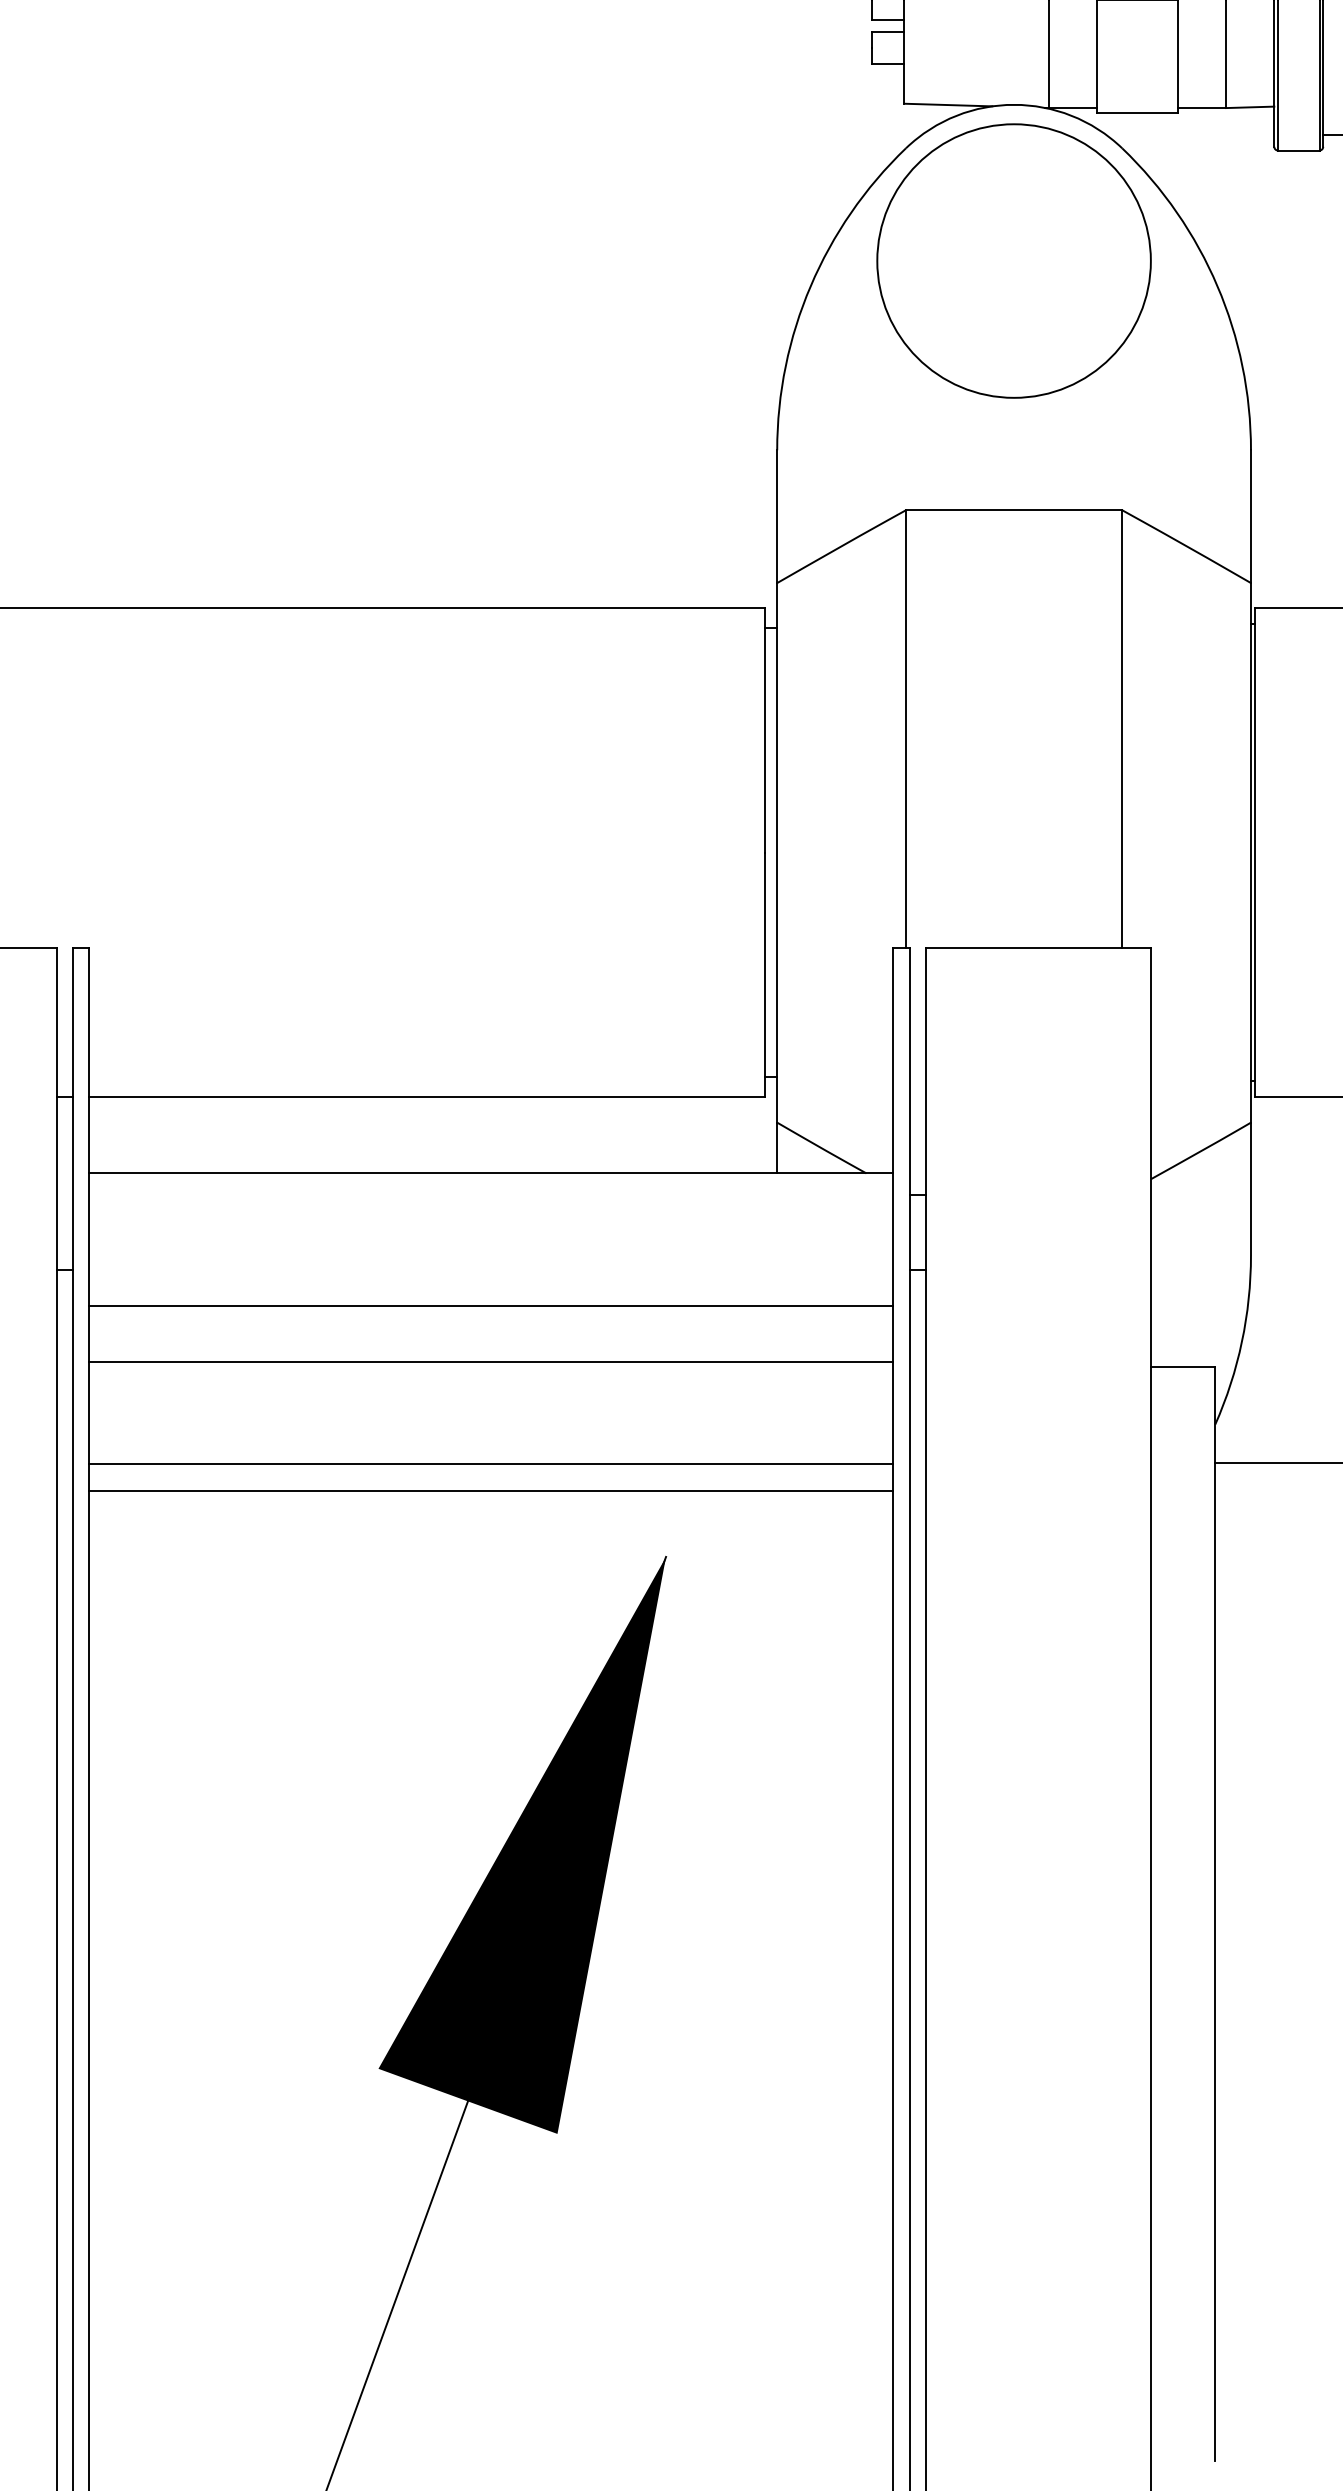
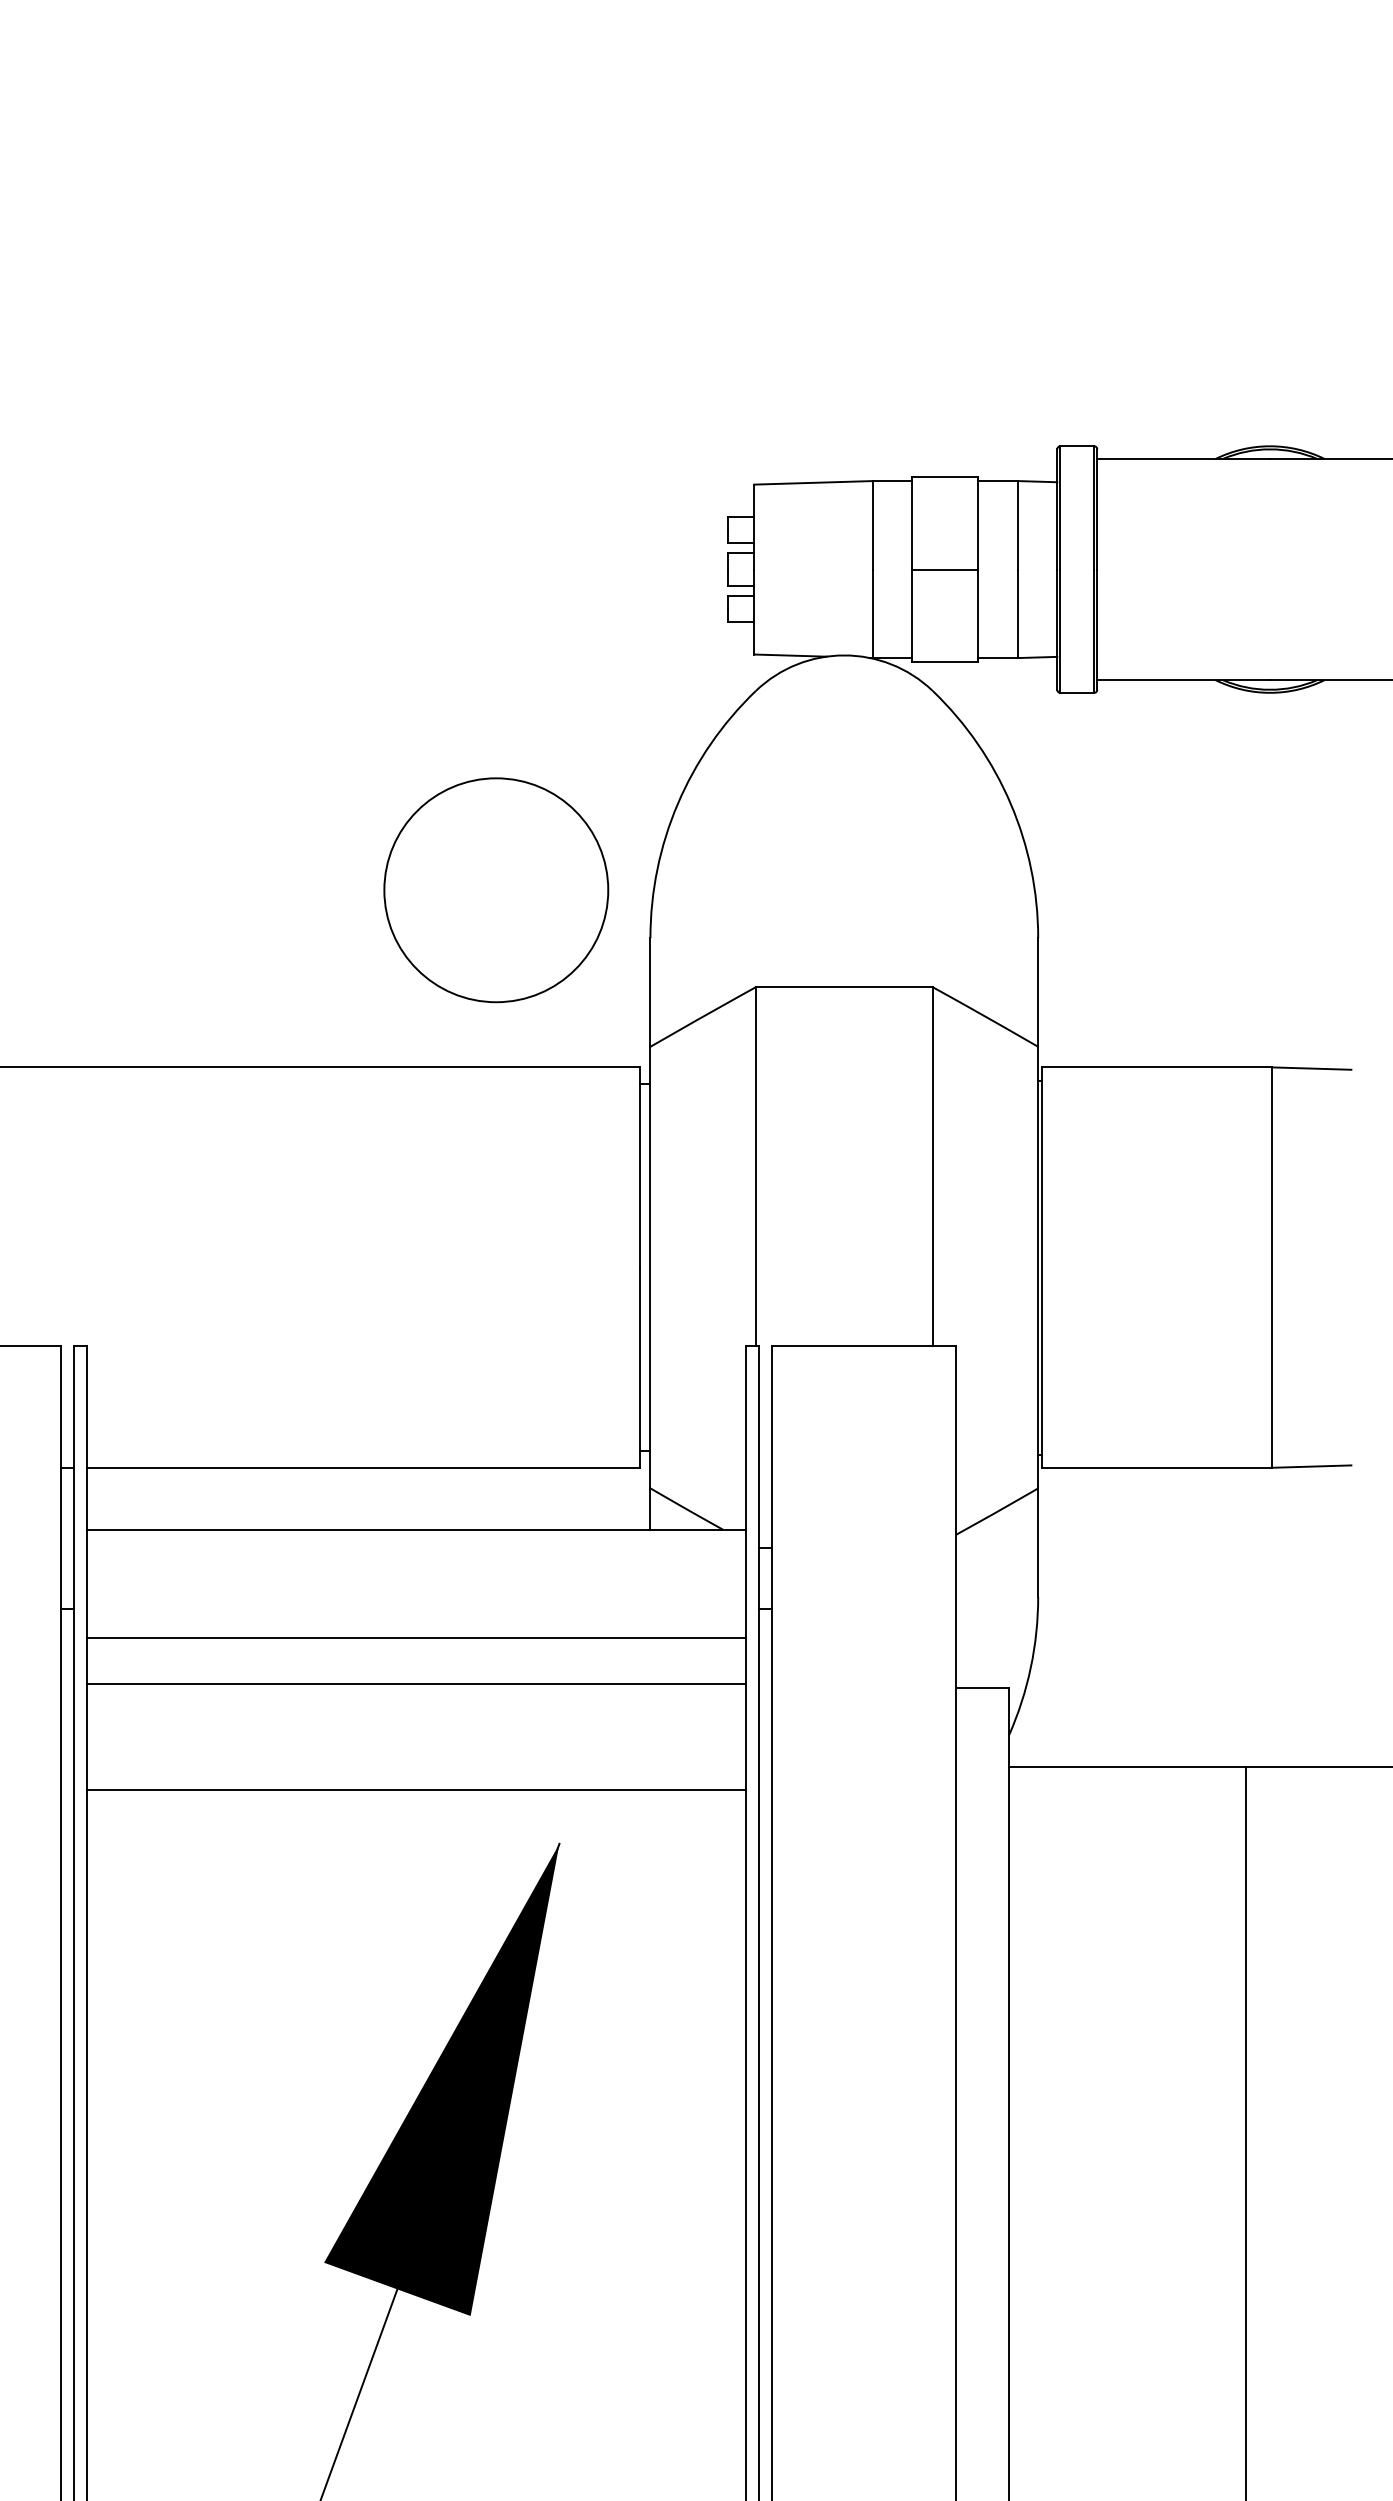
circle: (1014, 261) -> (496, 890), moved
line: (491, 1463) -> (416, 1767), removed

